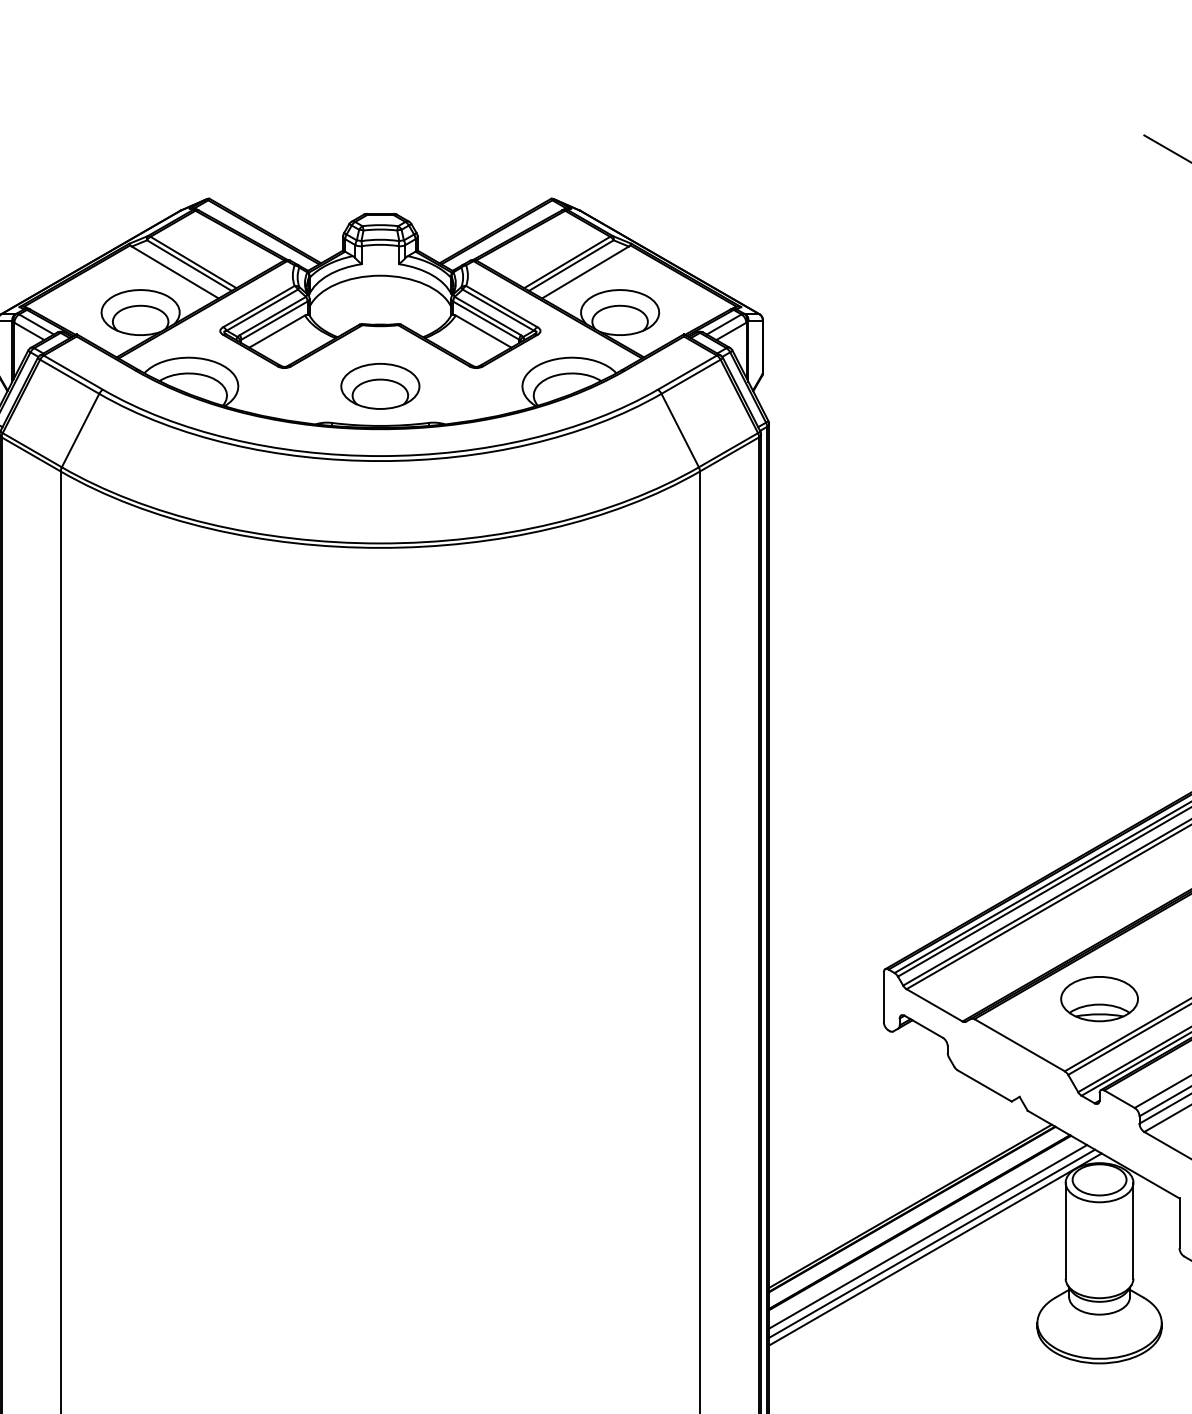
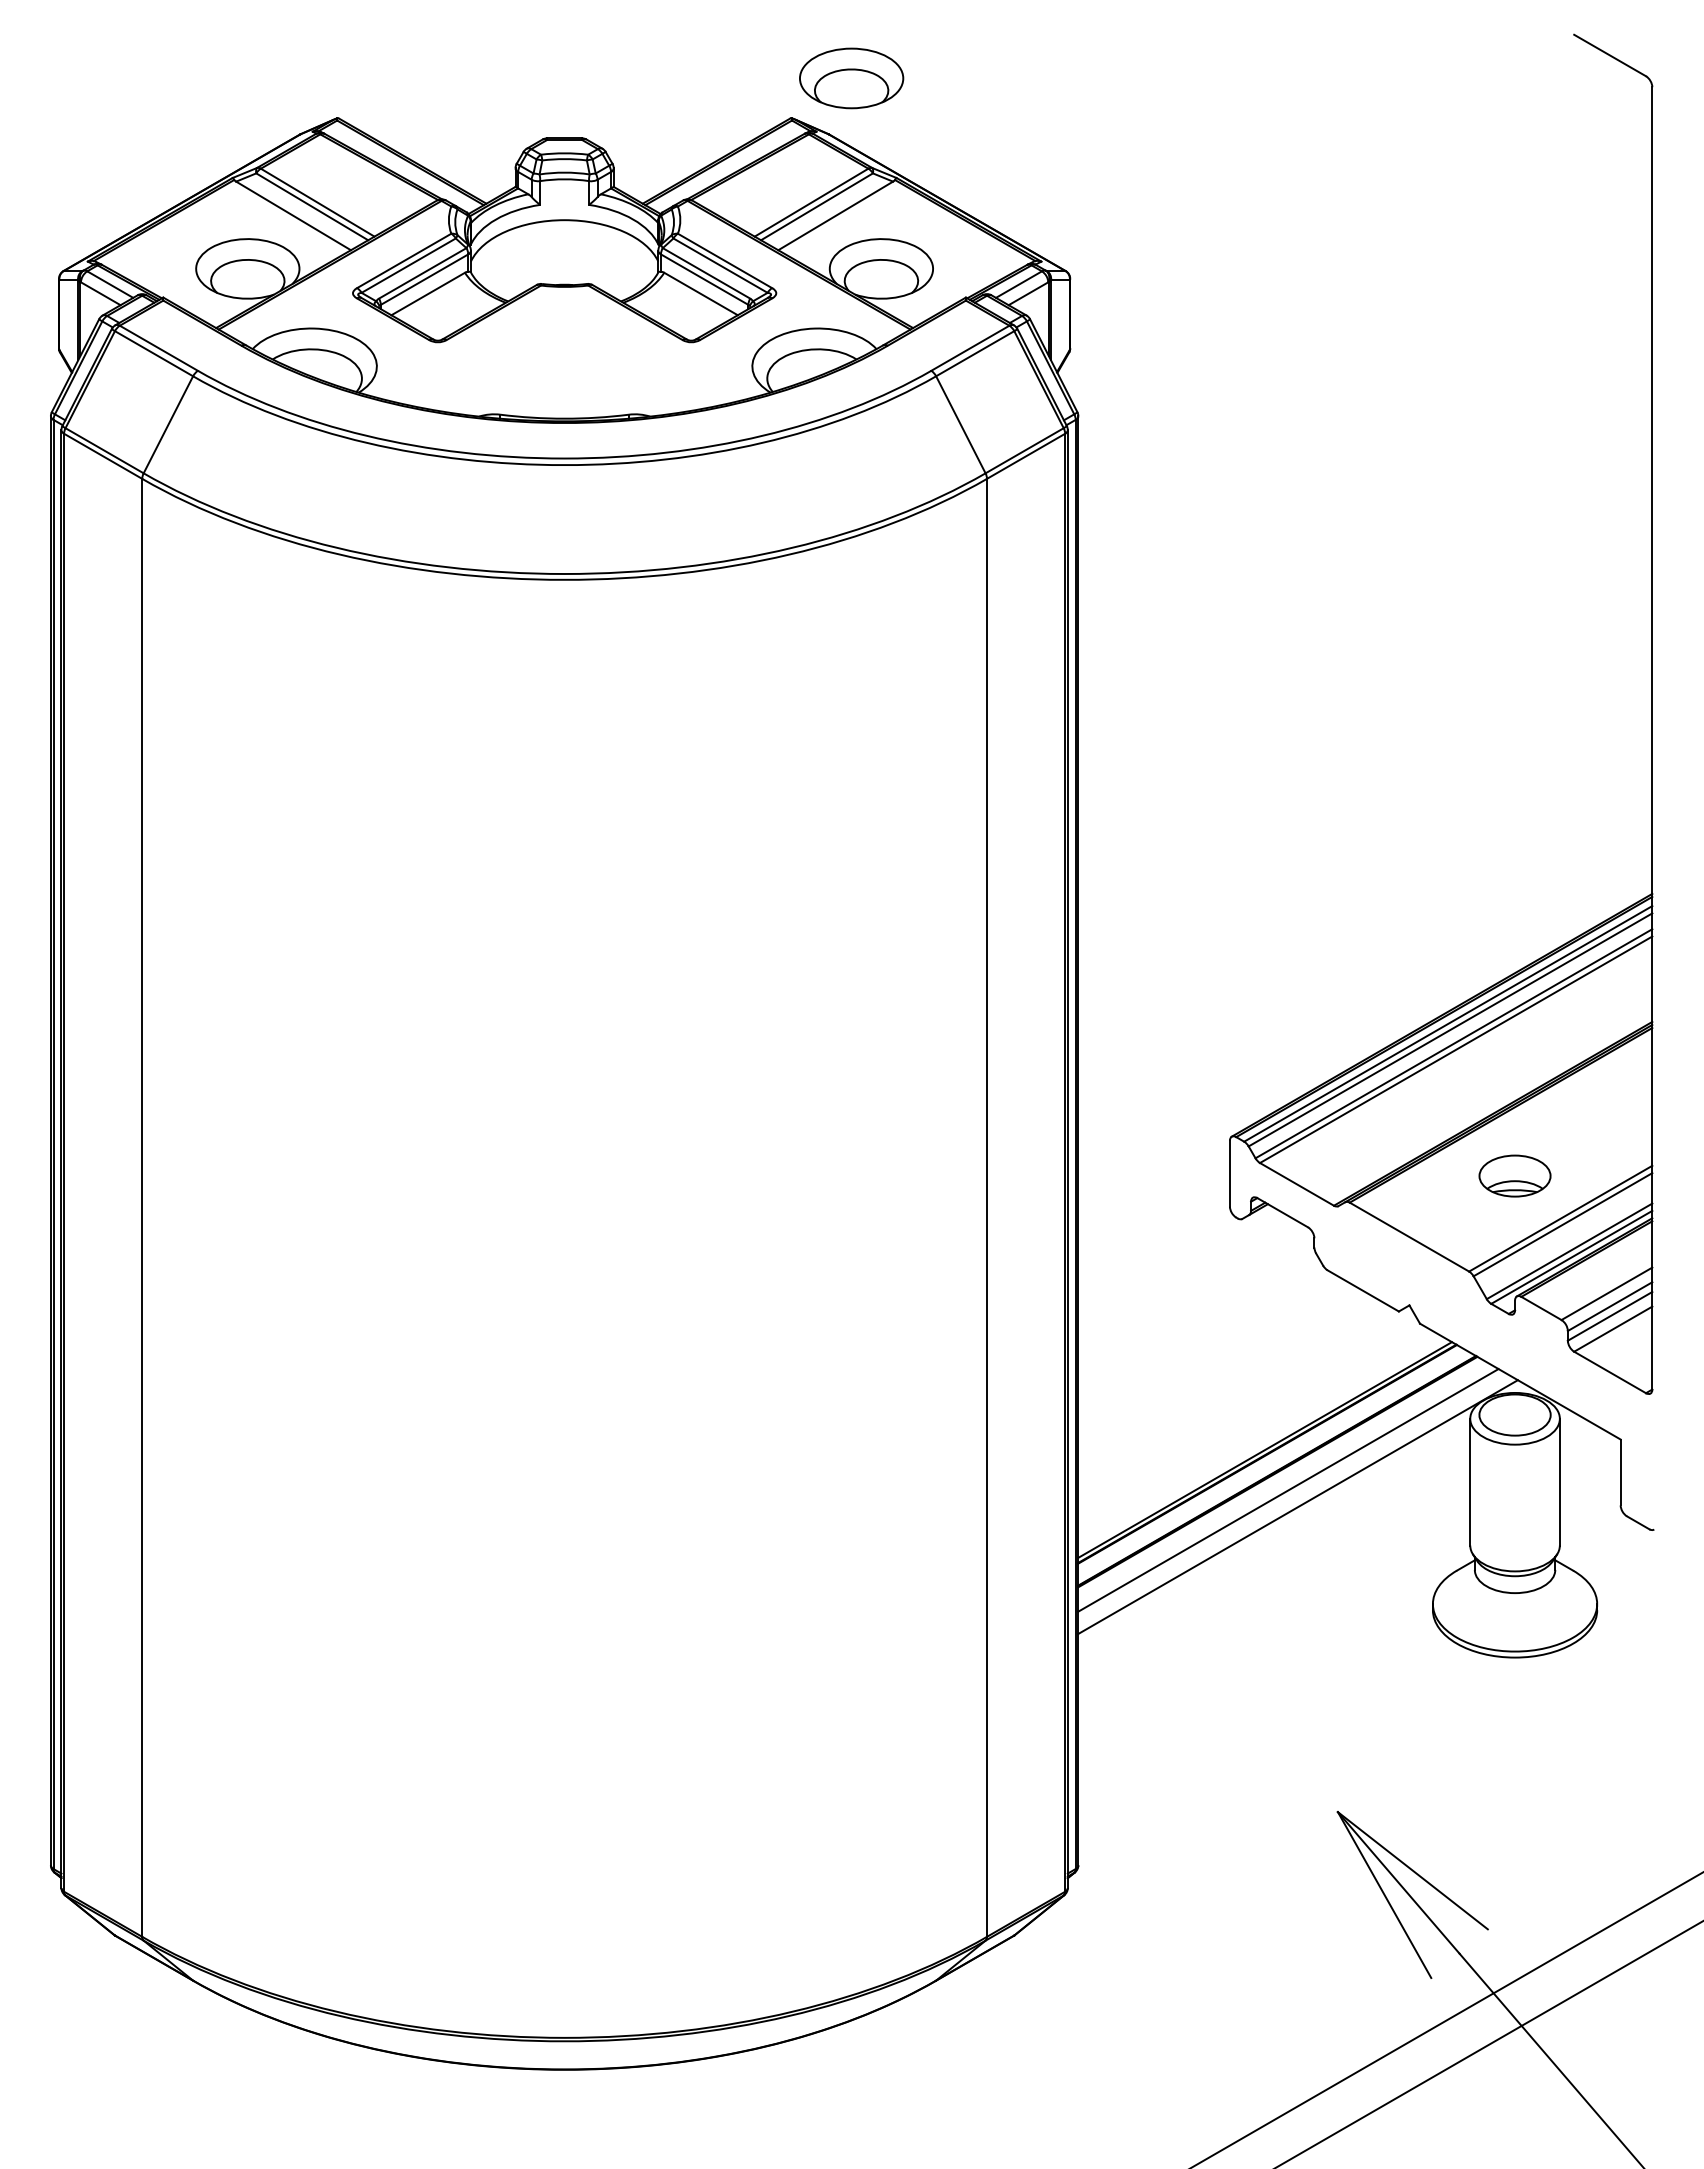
part: (380, 386) -> (851, 78), moved
part: (1099, 998) -> (1514, 1175), size x0.7
line: (931, 1243) -> (1293, 1499), removed

